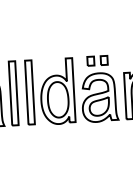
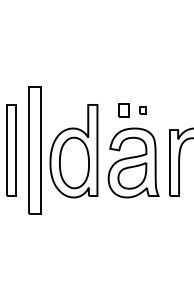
part: (104, 60) -> (142, 110), size x0.6
part: (29, 92) -> (34, 150), size x1.4

